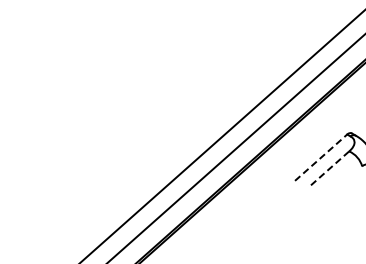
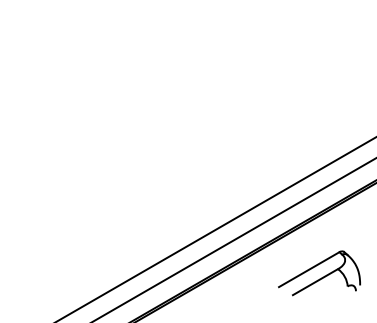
line: (321, 157) -> (309, 269), dashed -> solid
line: (329, 169) -> (315, 282), dashed -> solid

